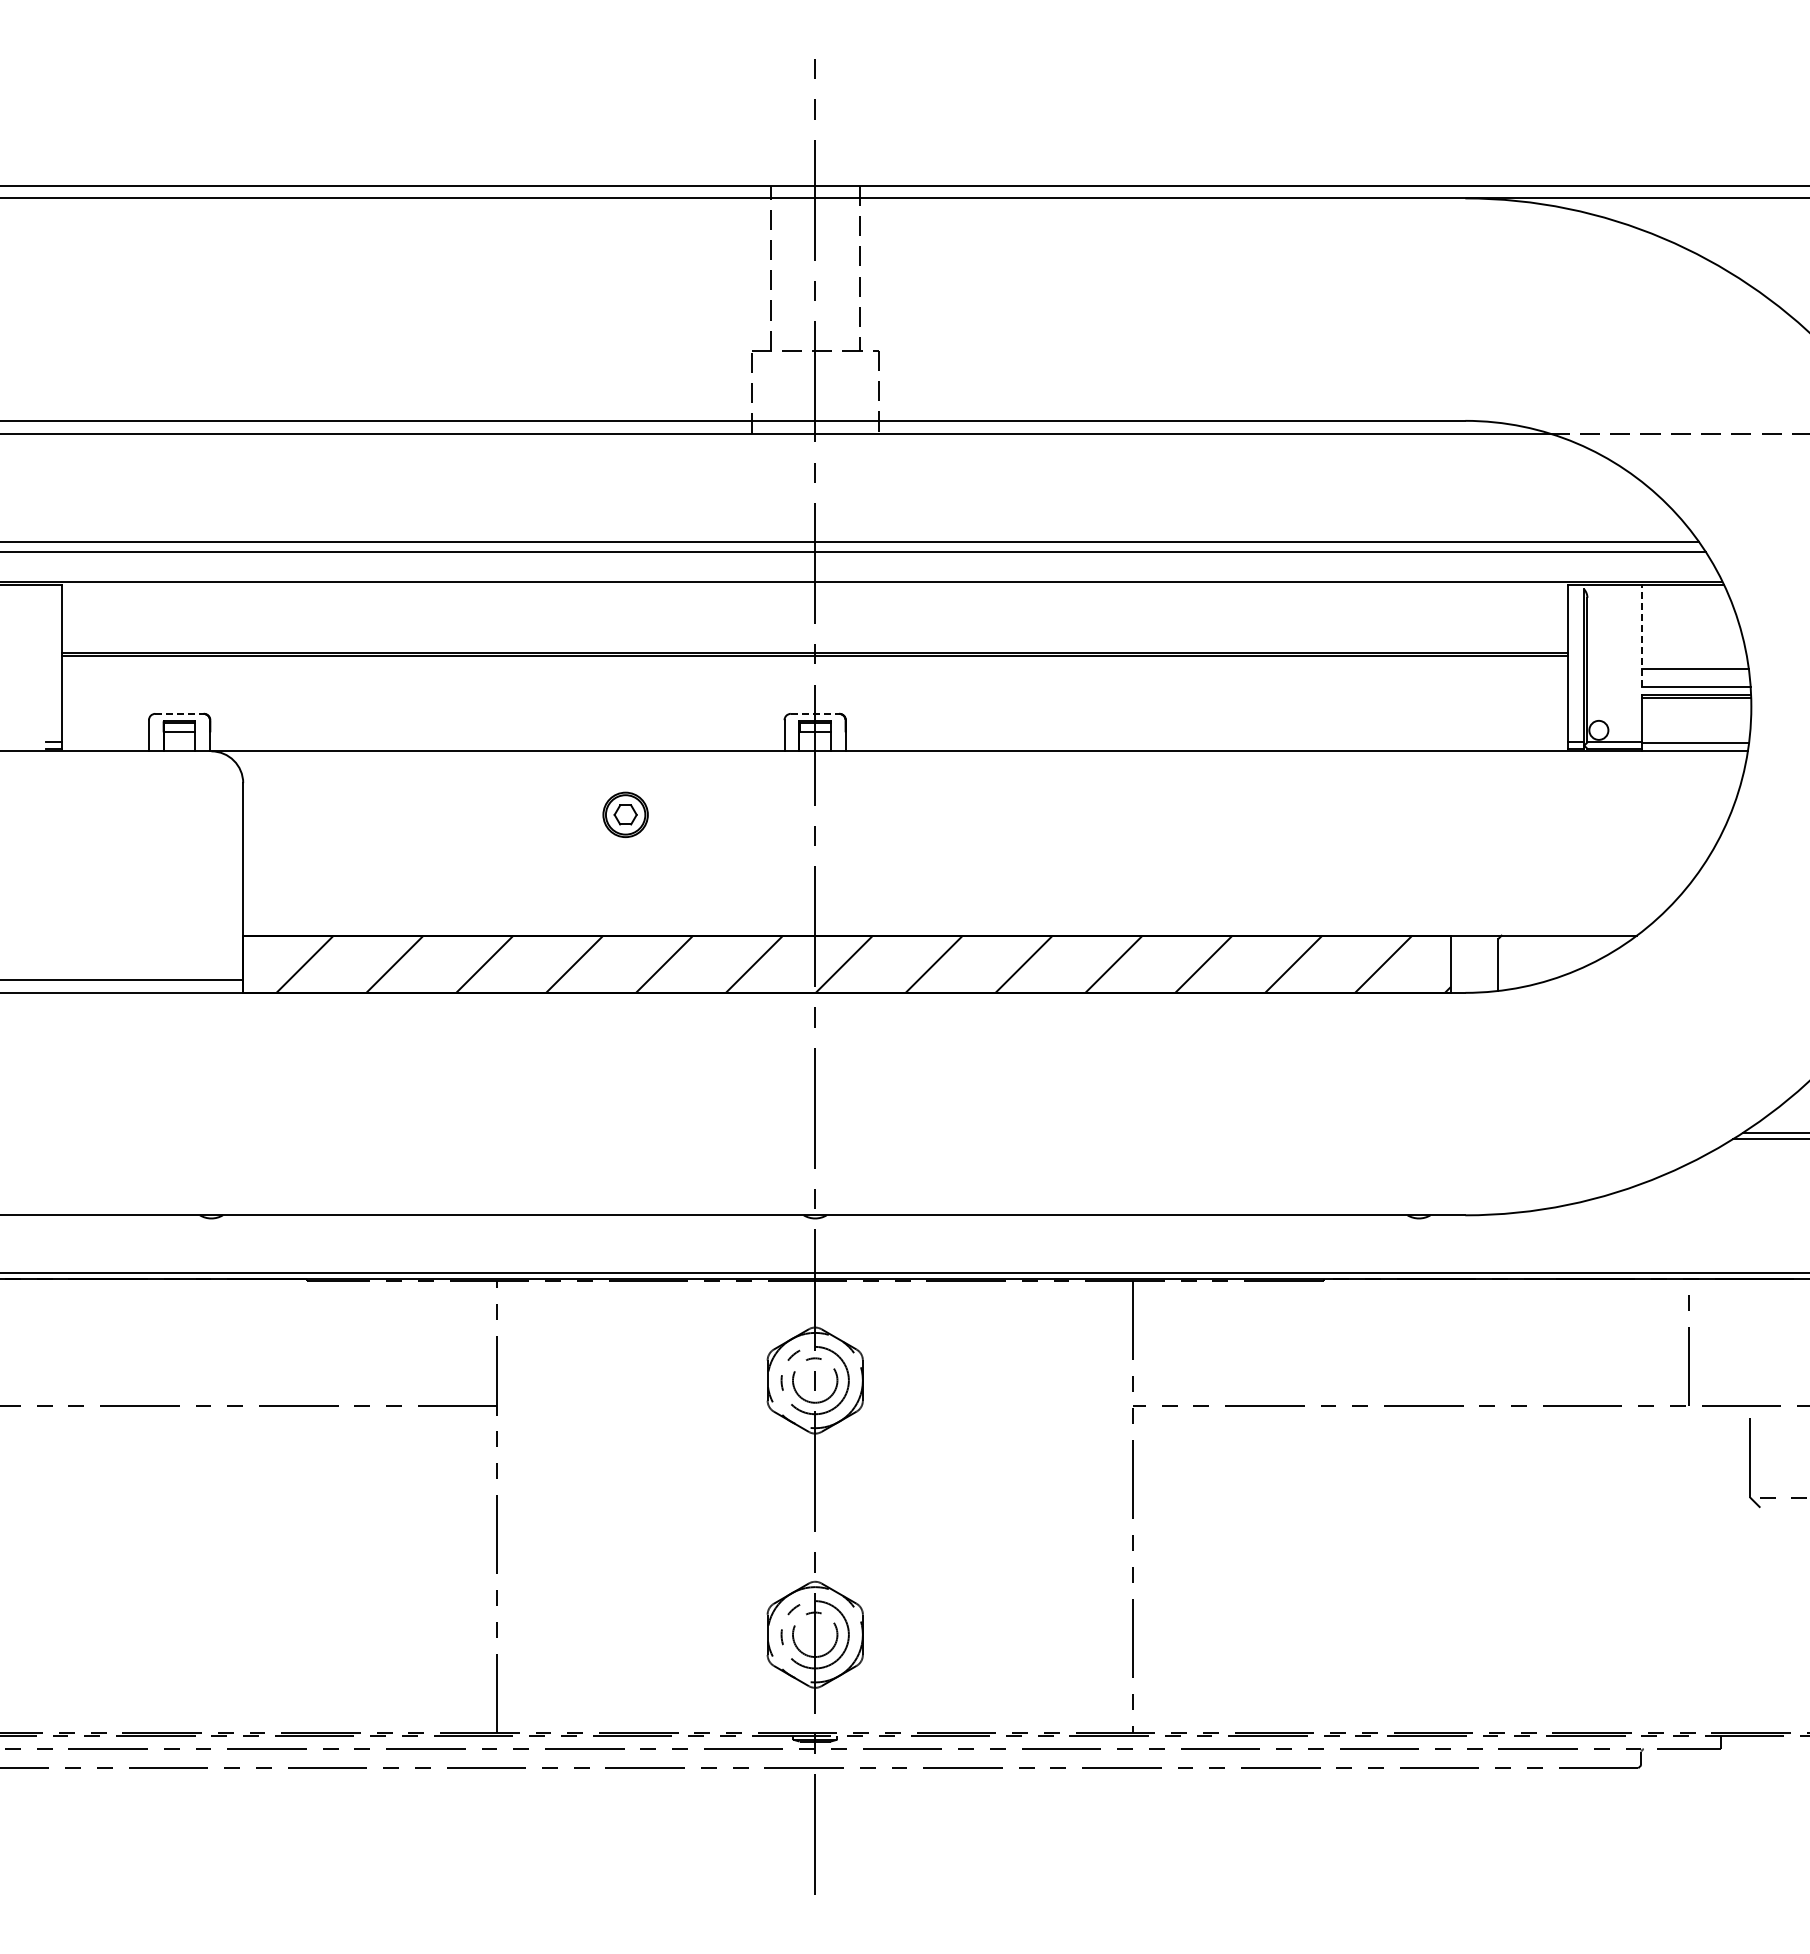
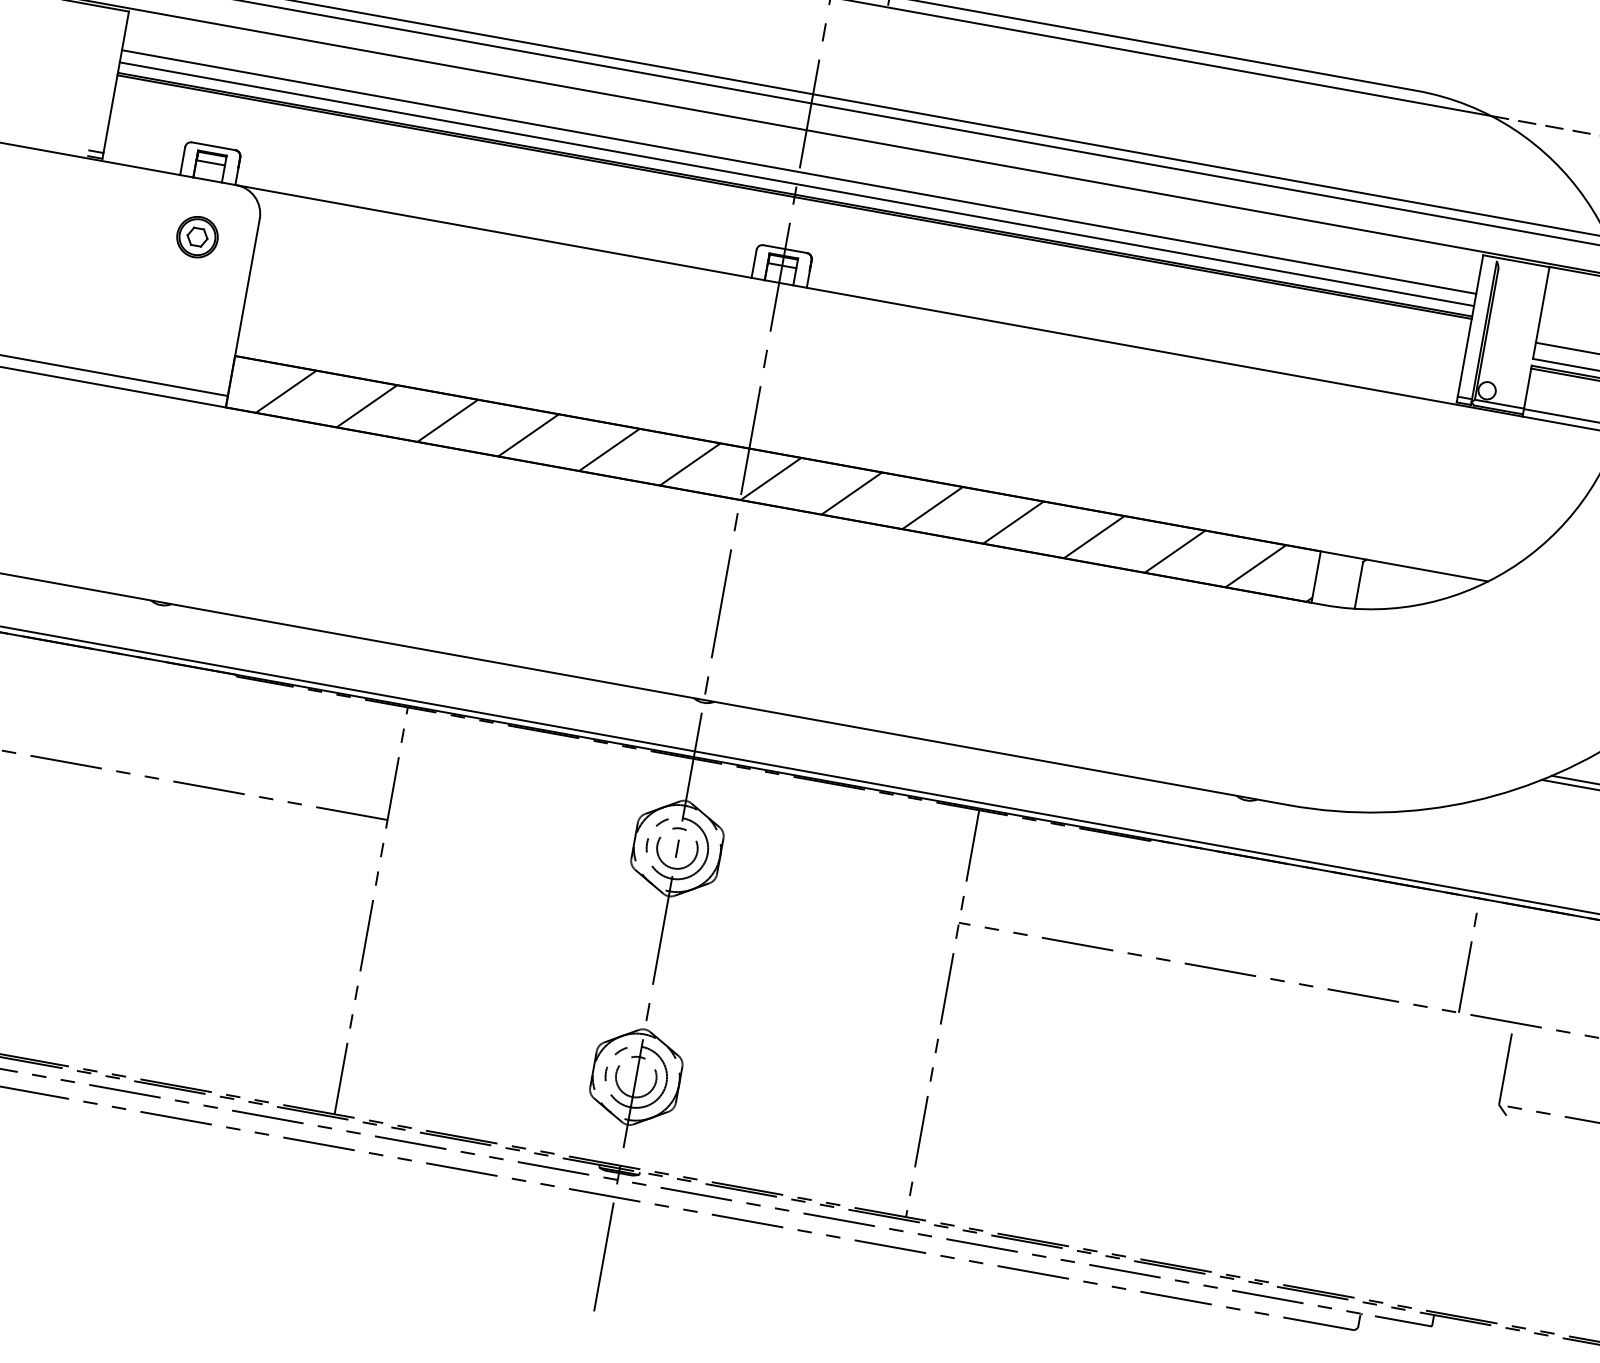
line: (815, 628) -> (799, 172), added
line: (1642, 635) -> (1541, 312), dashed -> solid
line: (815, 641) -> (797, 184), added
line: (180, 713) -> (214, 146), dashed -> solid
line: (815, 713) -> (785, 248), dashed -> solid
part: (625, 814) -> (197, 236), moved

